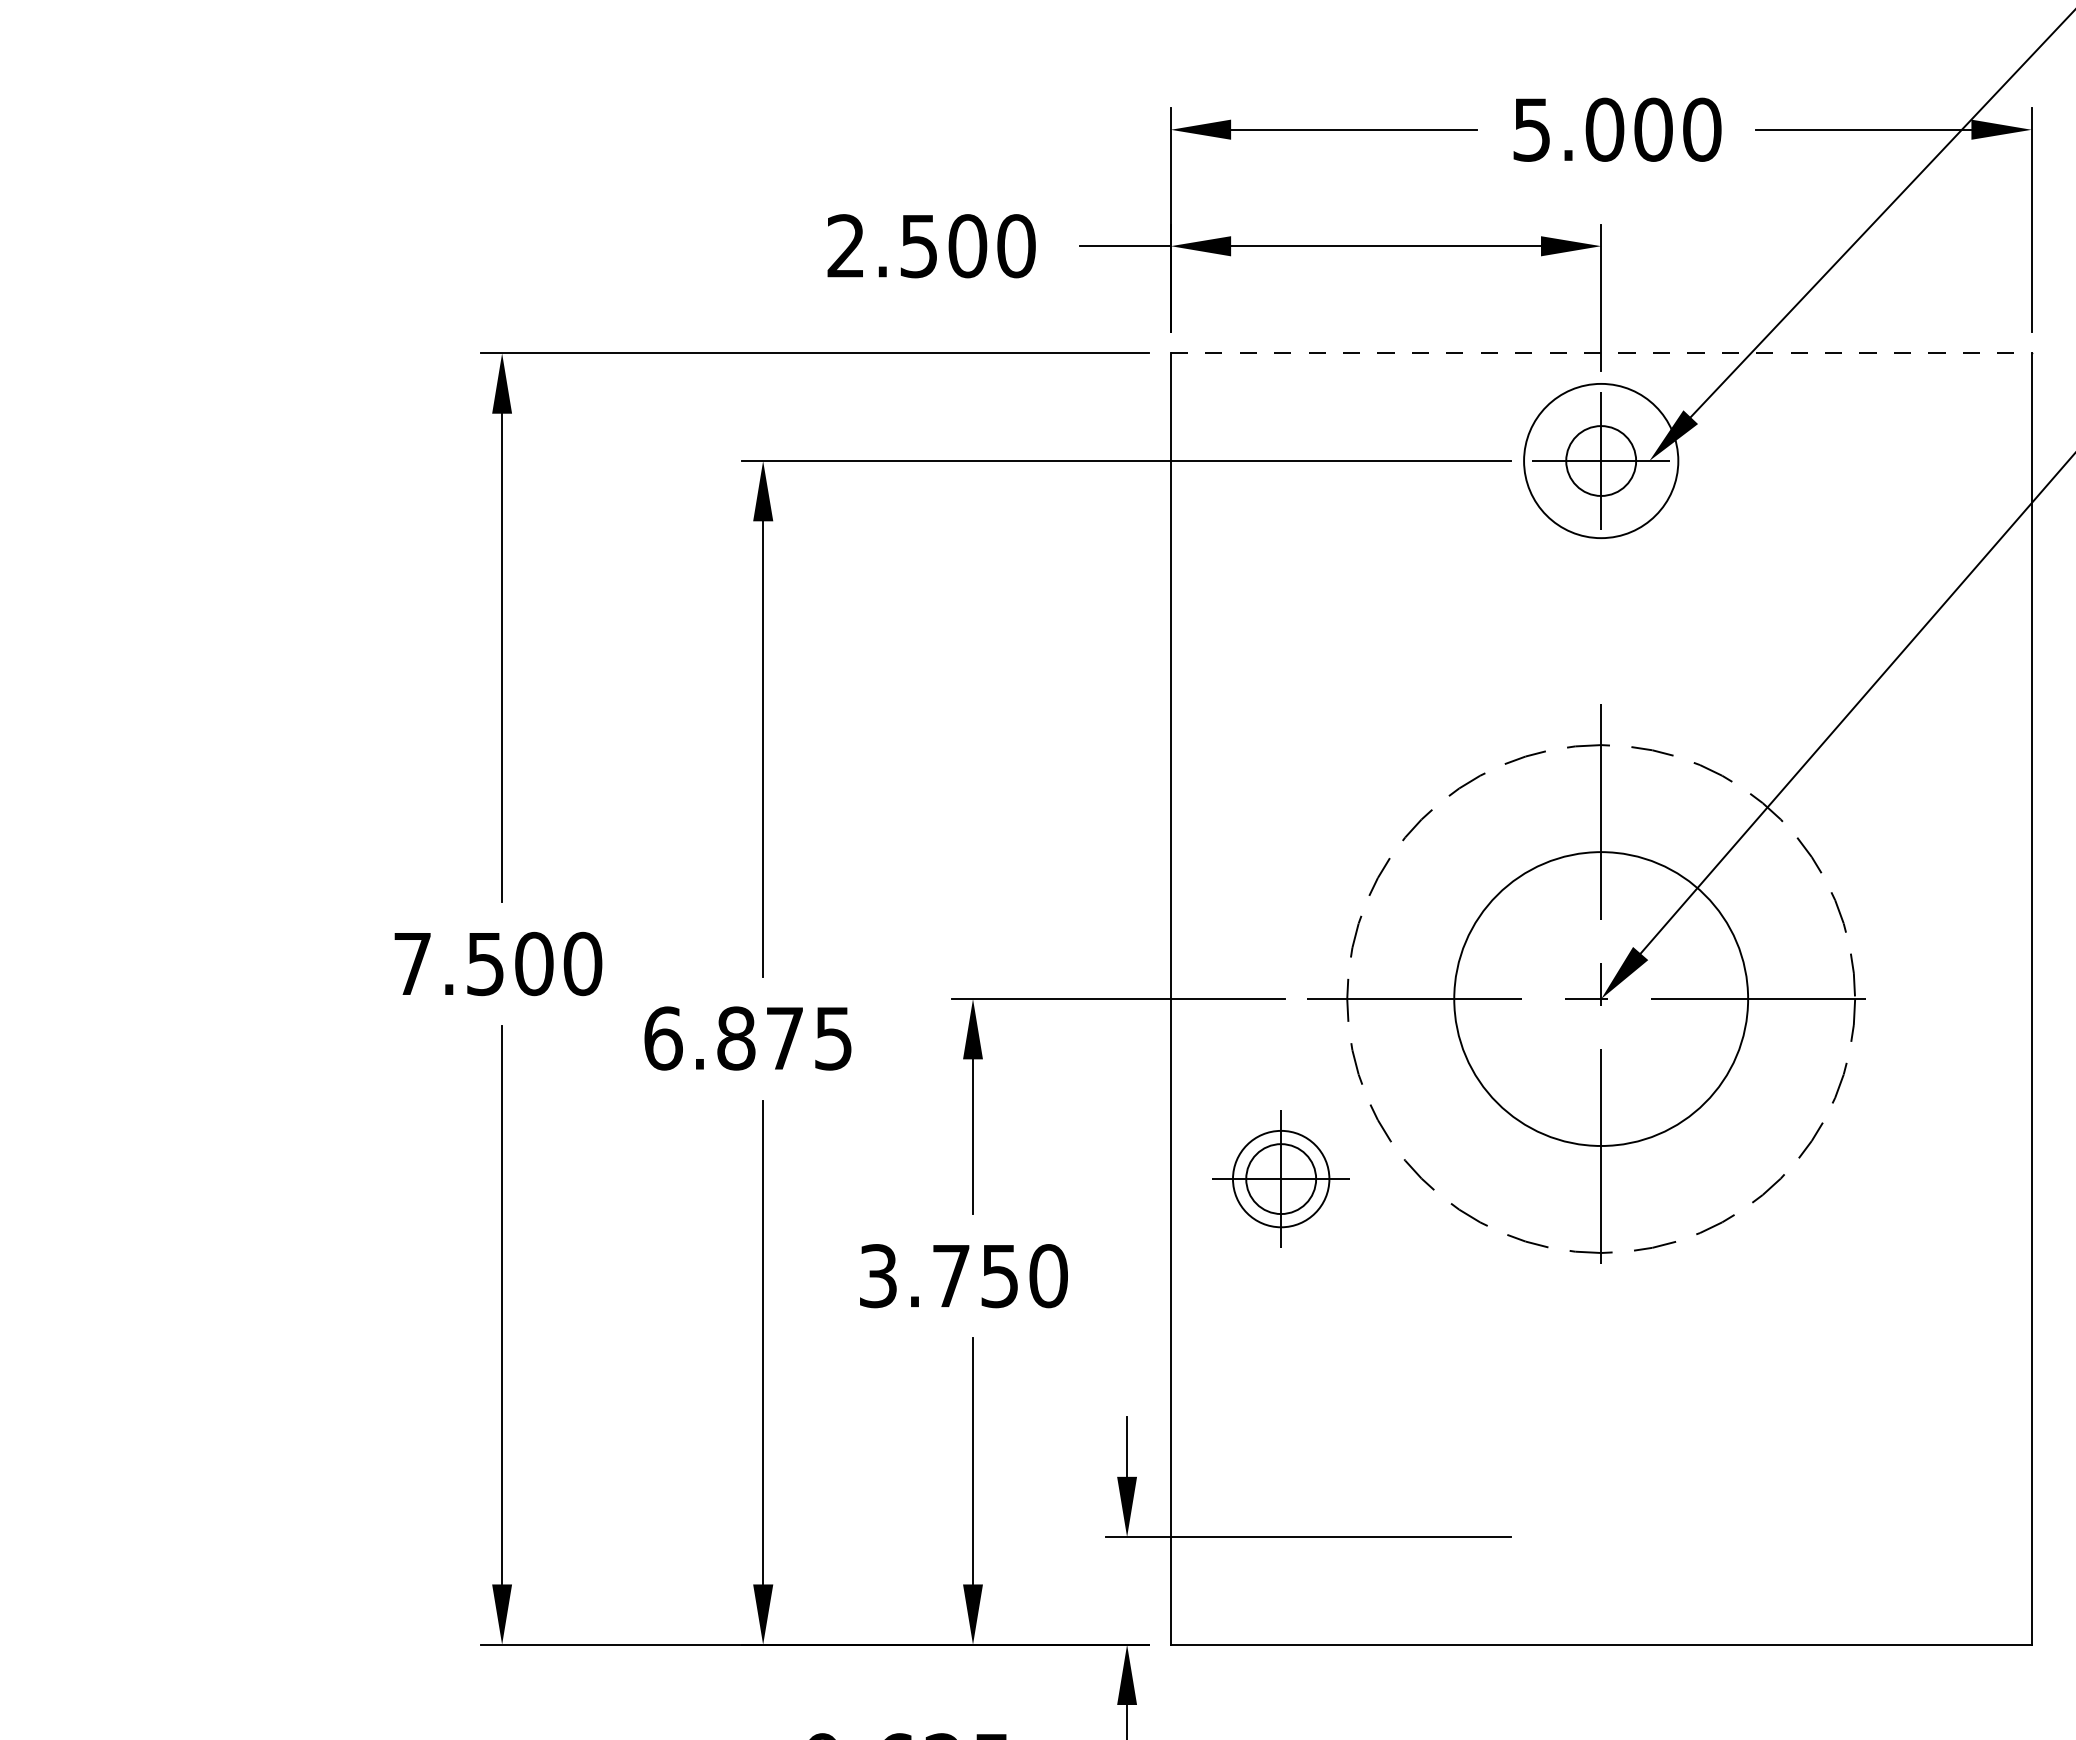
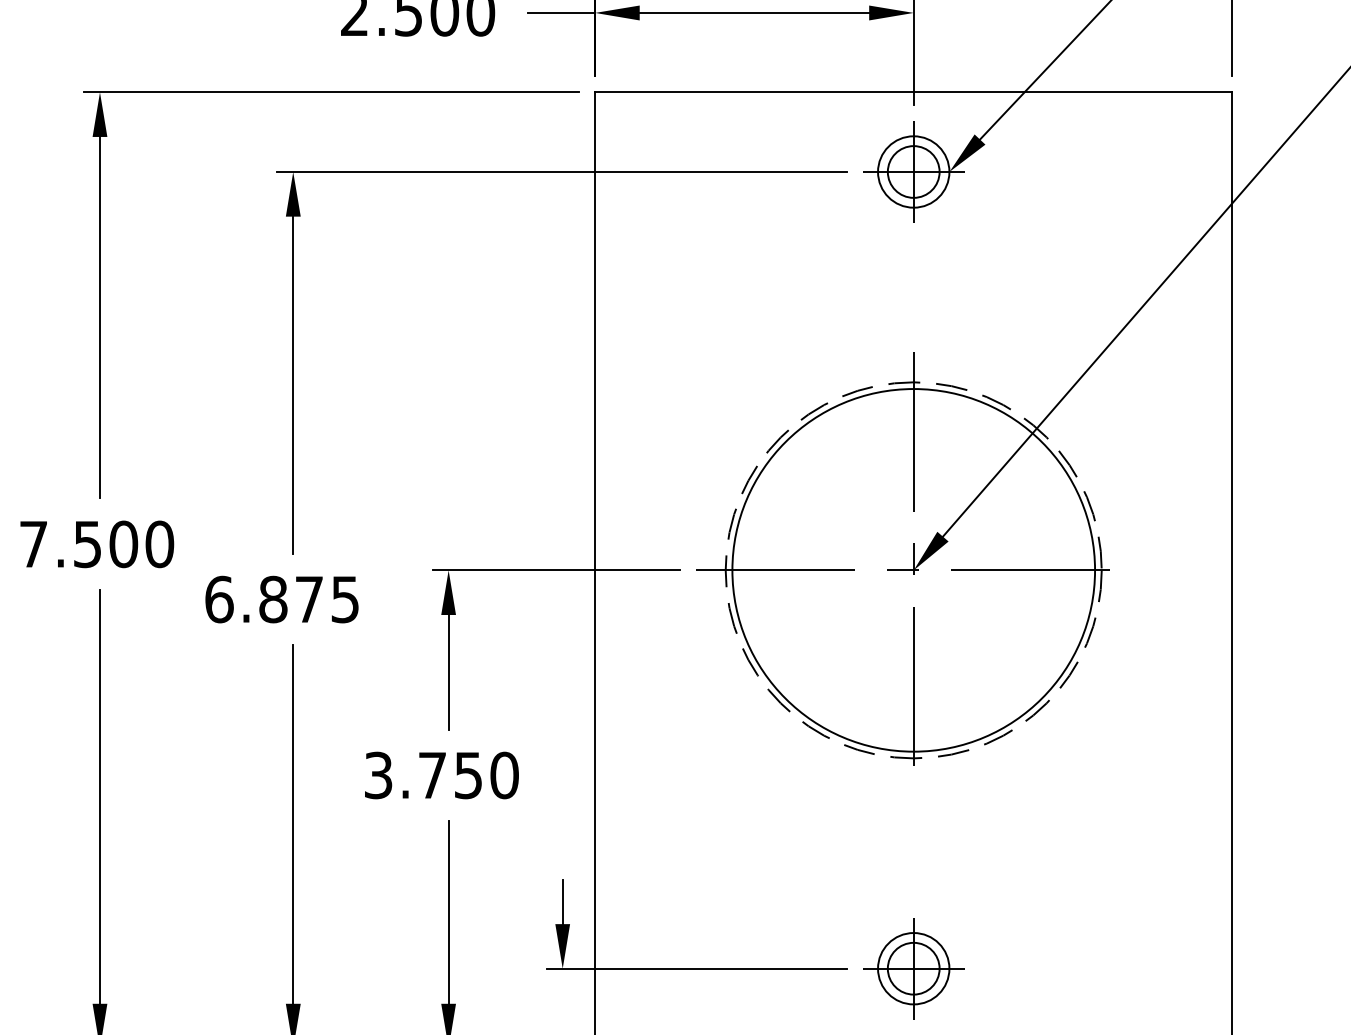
line: (1601, 353) -> (913, 92), dashed -> solid
circle: (1600, 460) -> (913, 171), size x0.62
circle: (1601, 998) -> (913, 569), size x1.67
part: (1280, 1178) -> (913, 968), moved

